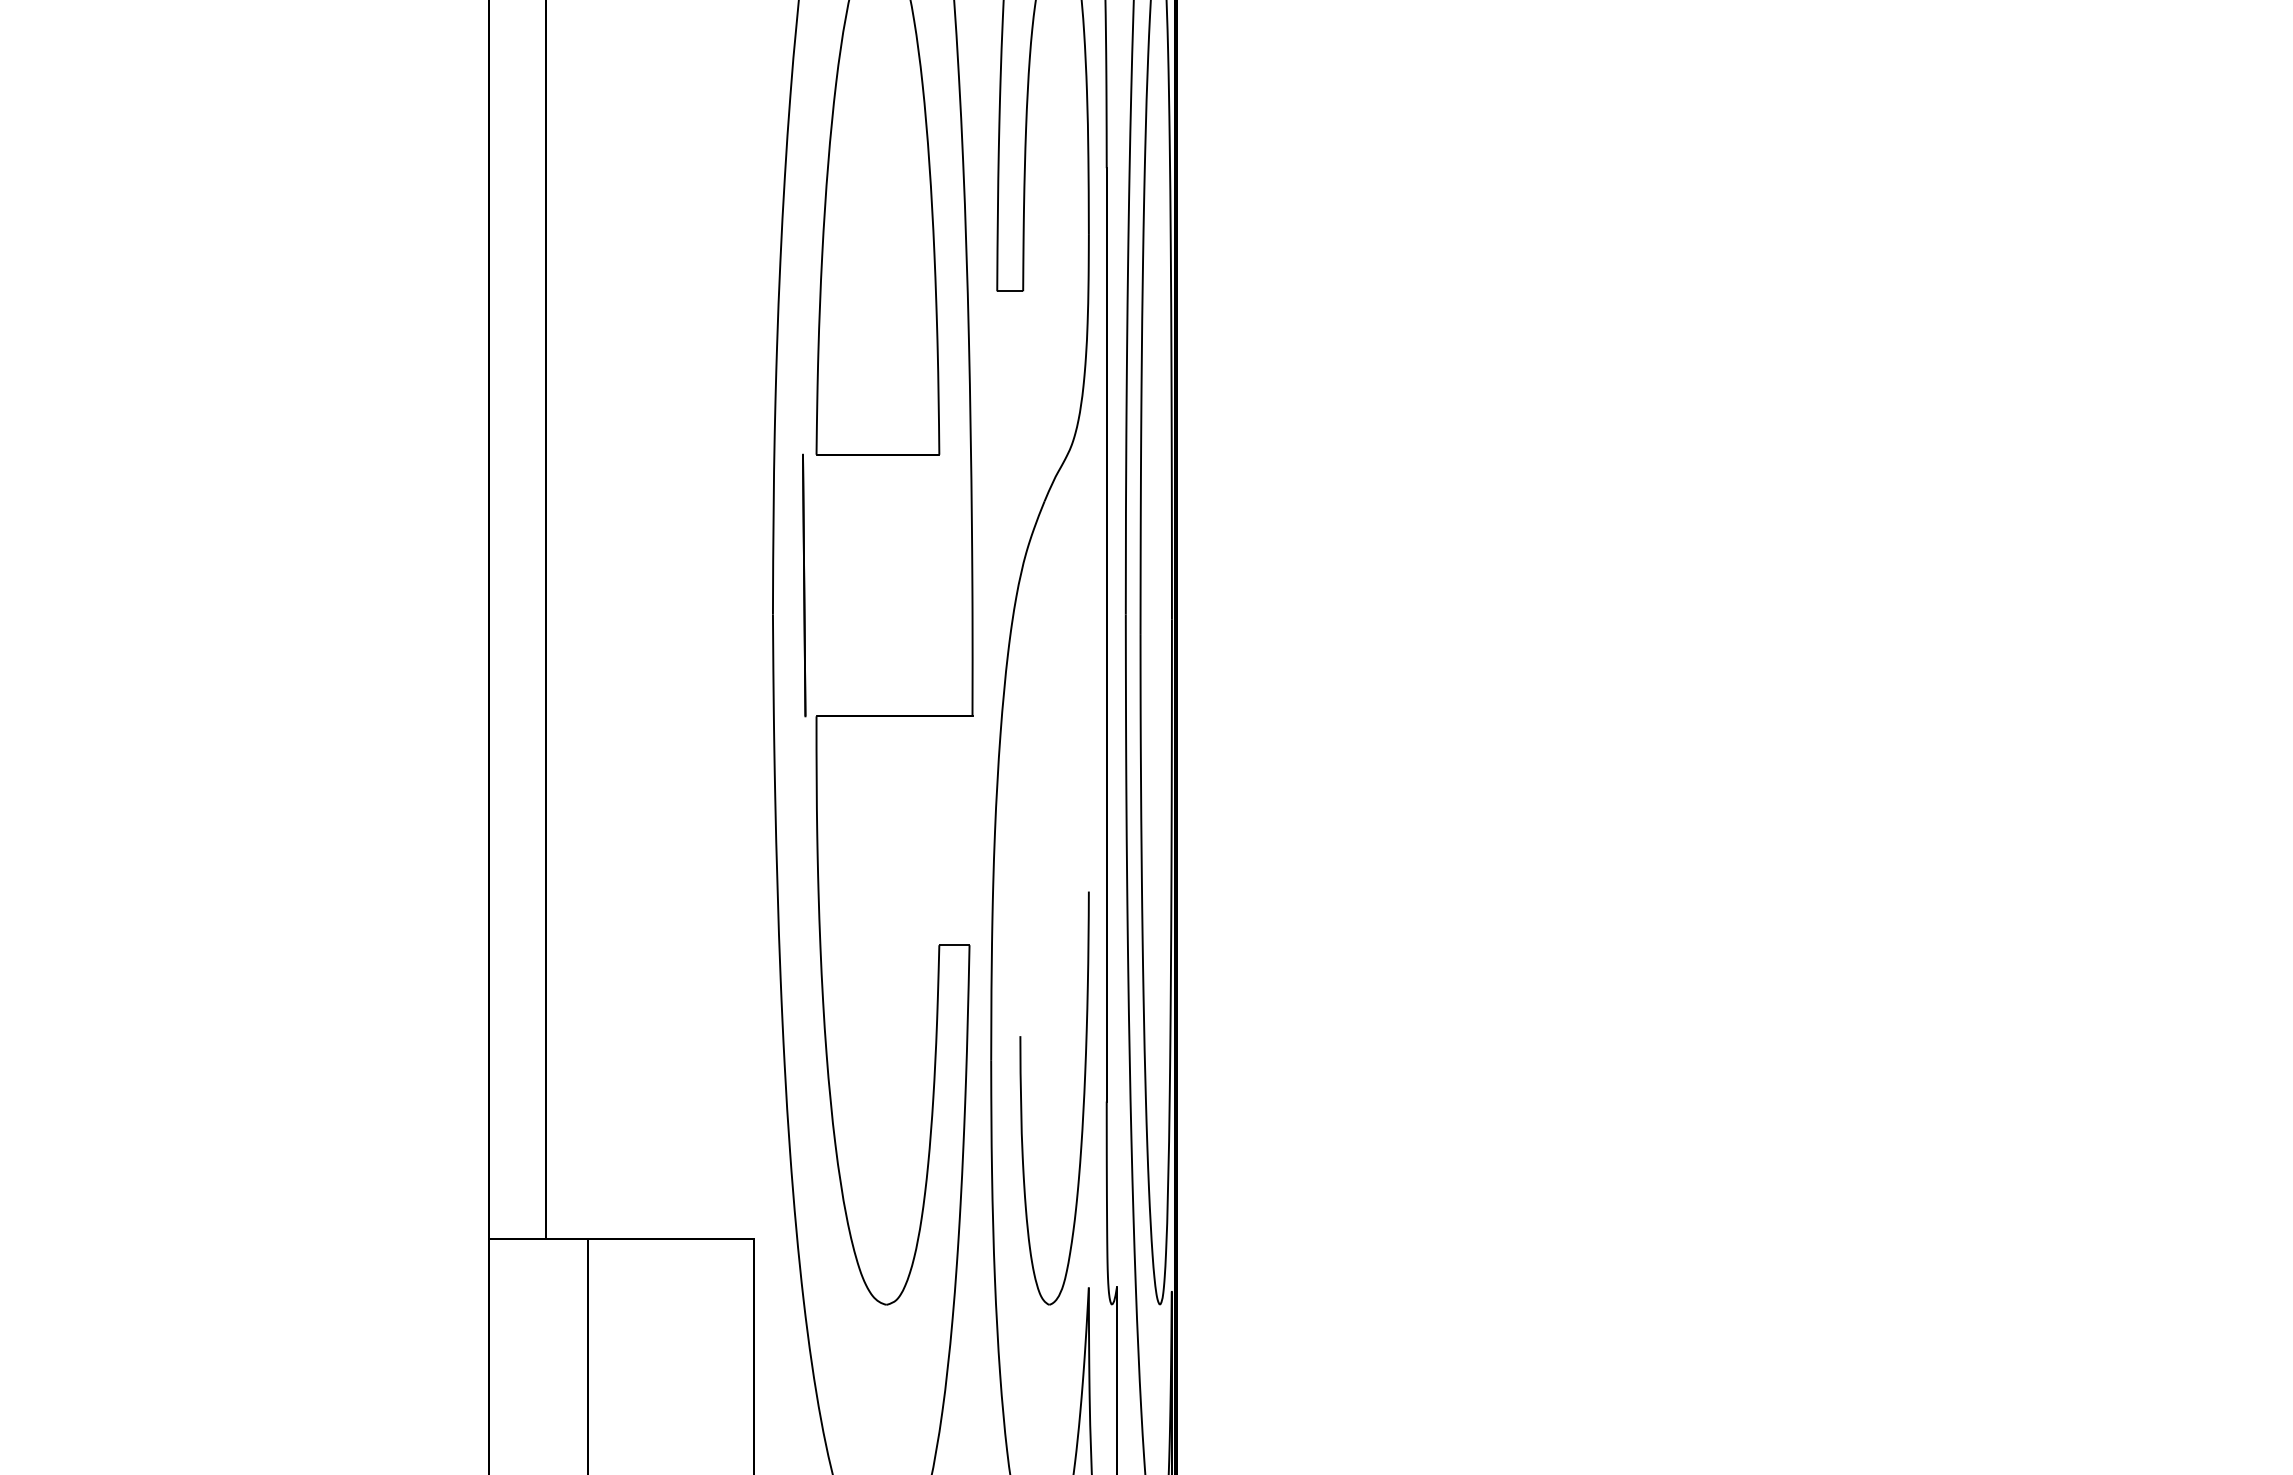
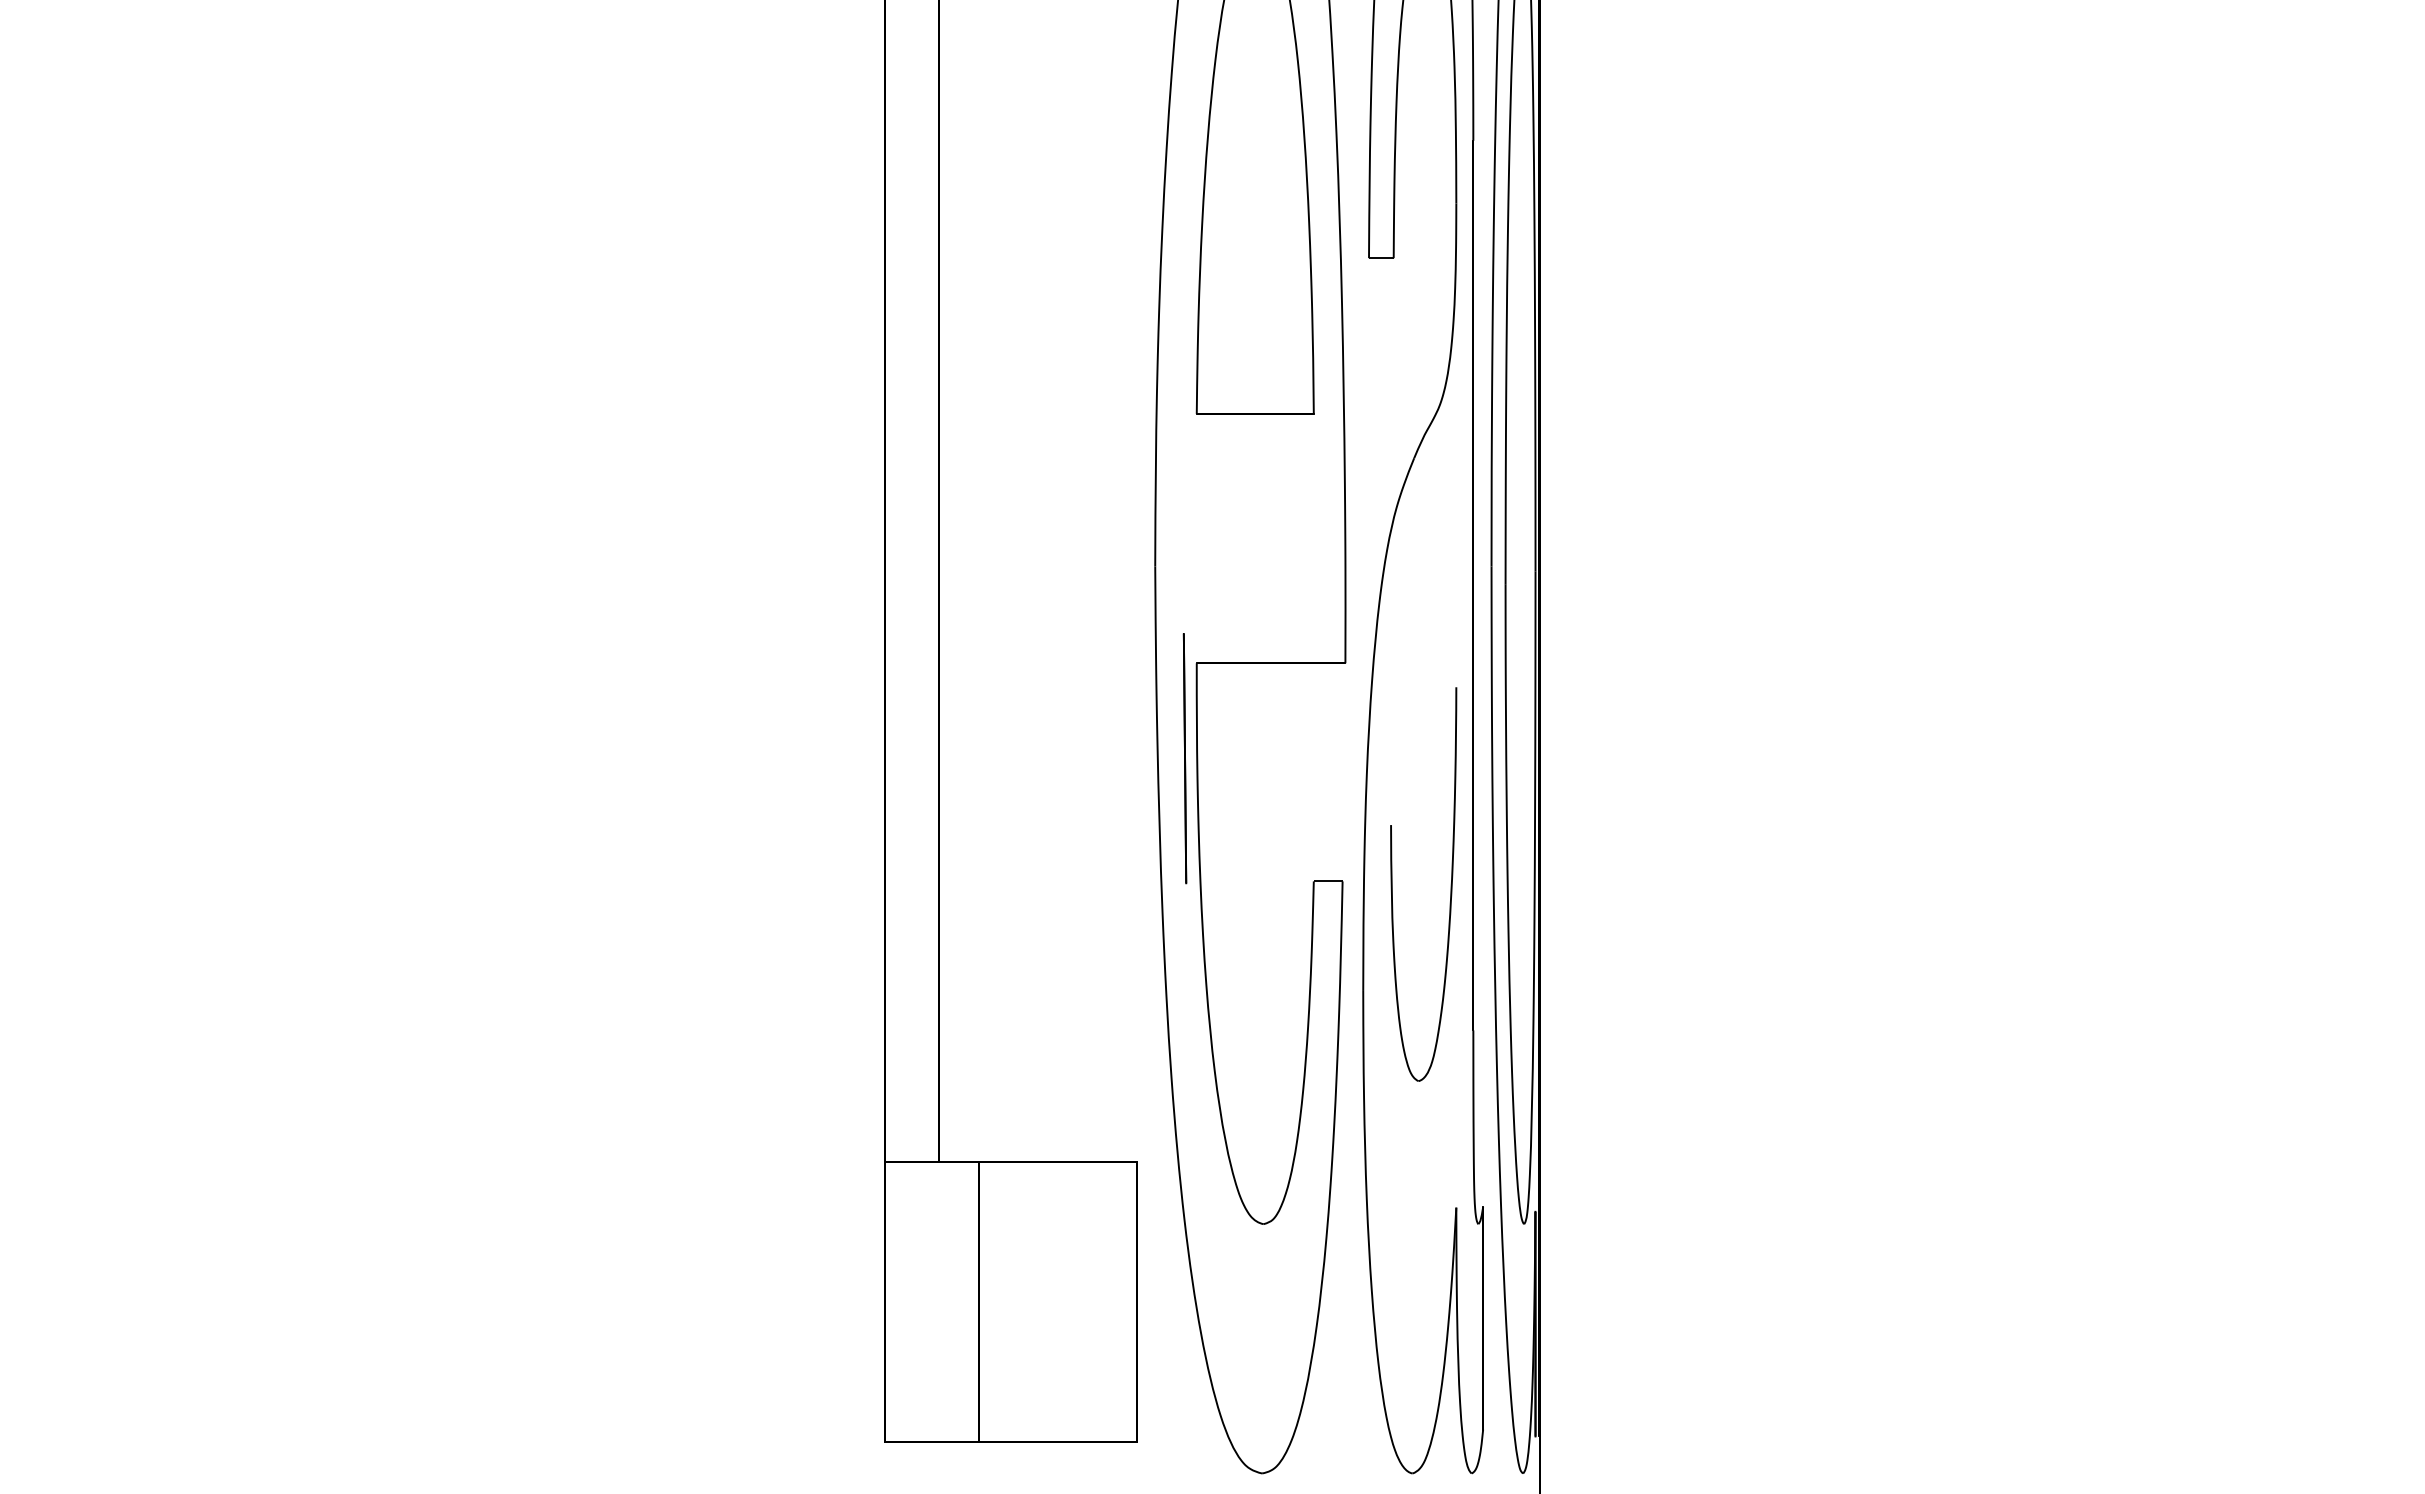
line: (803, 585) -> (1184, 758), moved
part: (1082, 1098) -> (1450, 884), moved

